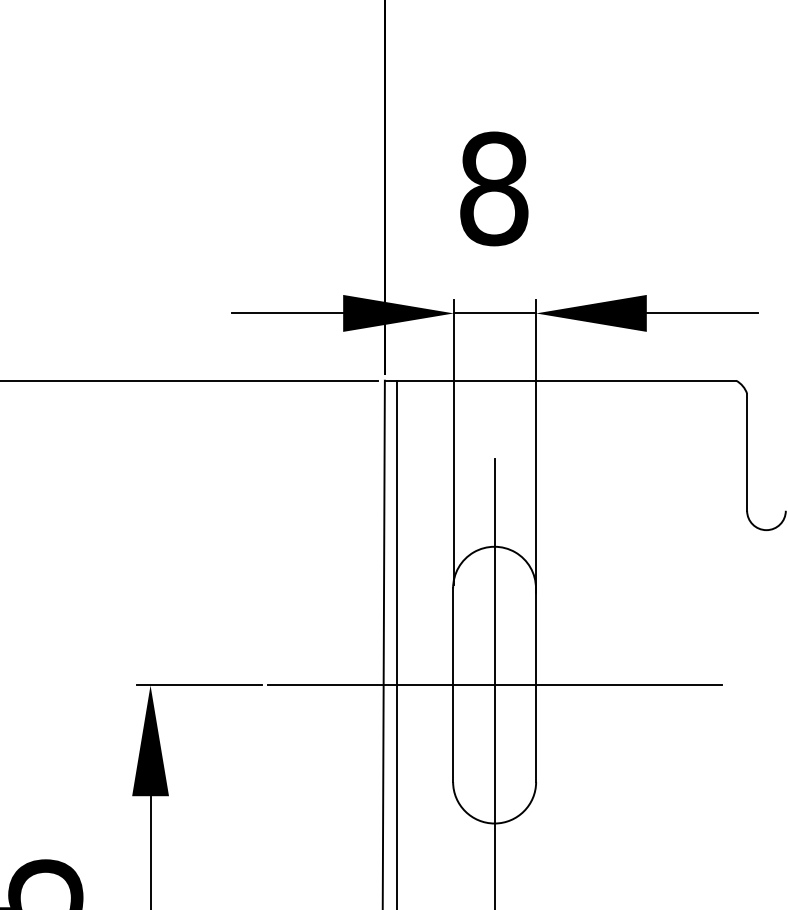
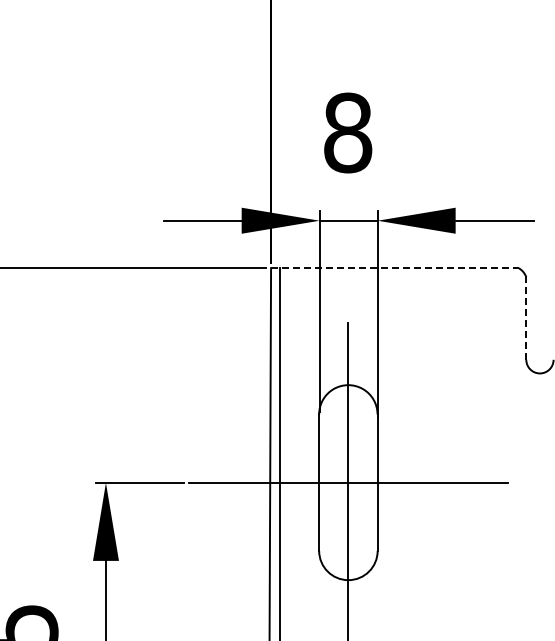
line: (560, 381) -> (394, 268), solid -> dashed
line: (747, 452) -> (526, 318), solid -> dashed

